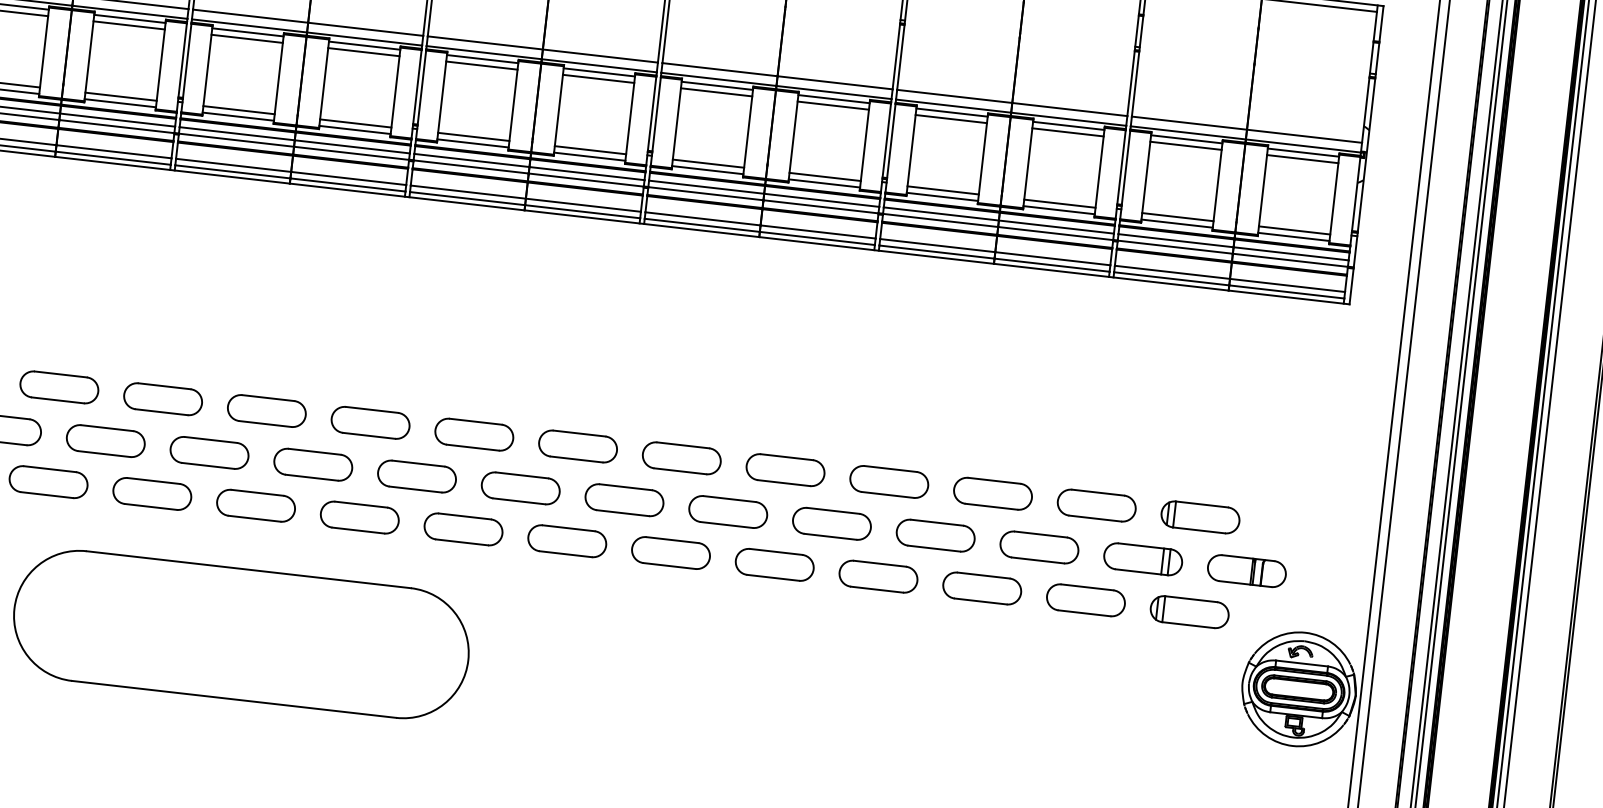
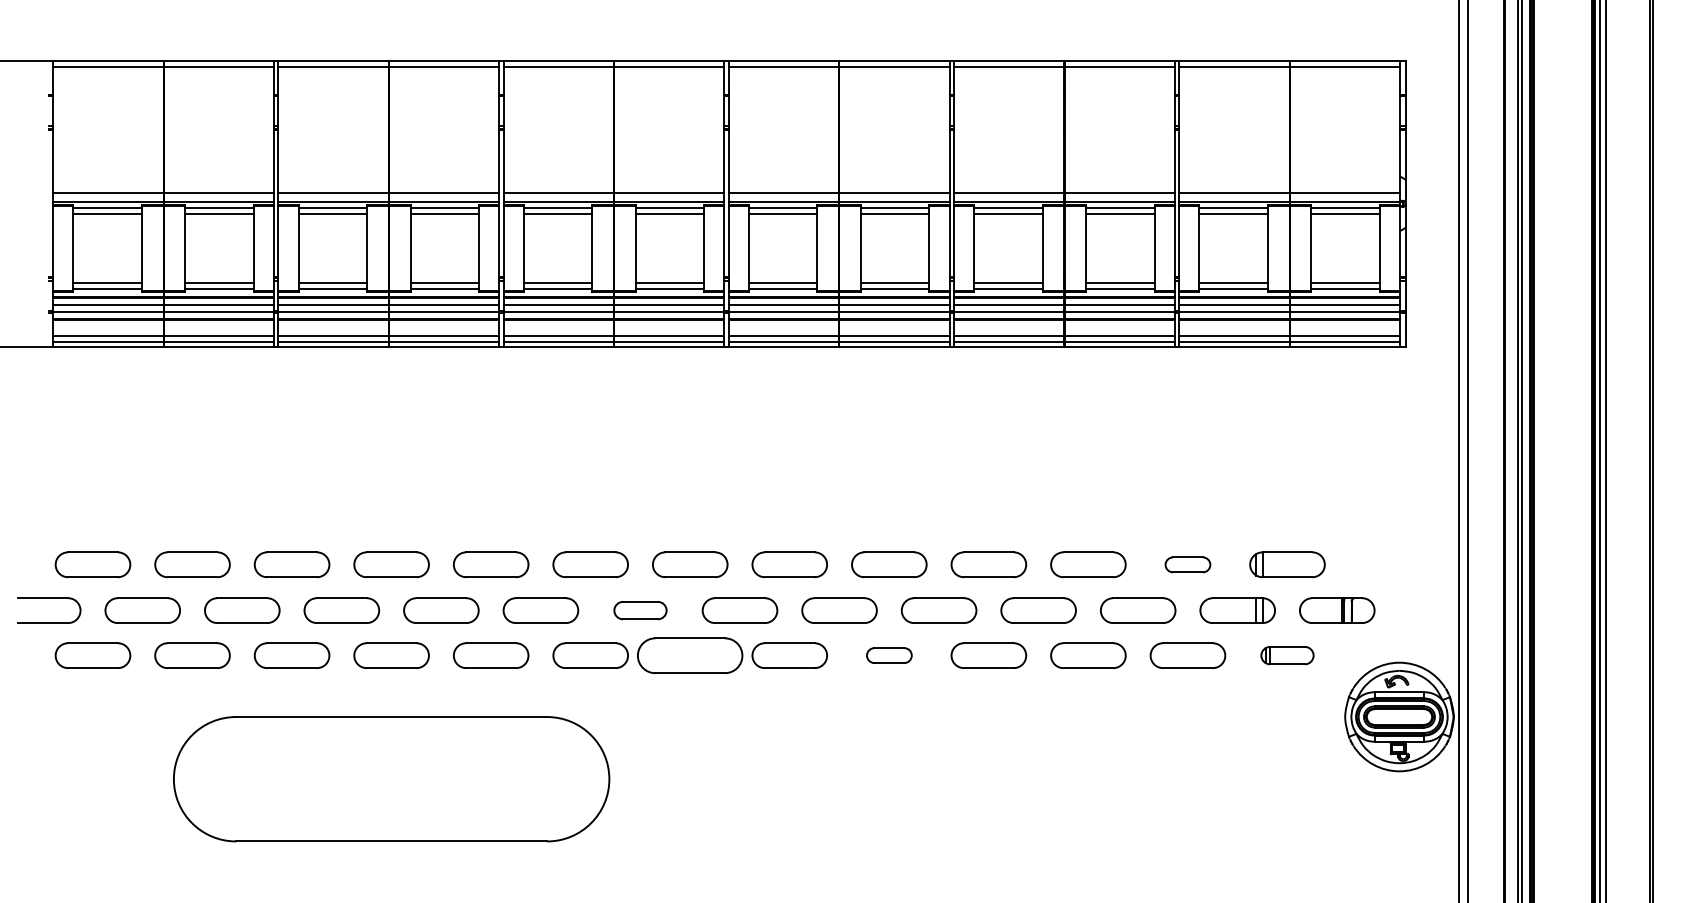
part: (520, 488) -> (640, 610), size x0.7
part: (1096, 505) -> (1187, 564), size x0.6
part: (567, 541) -> (690, 655), size x1.4
part: (774, 564) -> (889, 655), size x0.6
part: (1189, 611) -> (1287, 655), size x0.7

